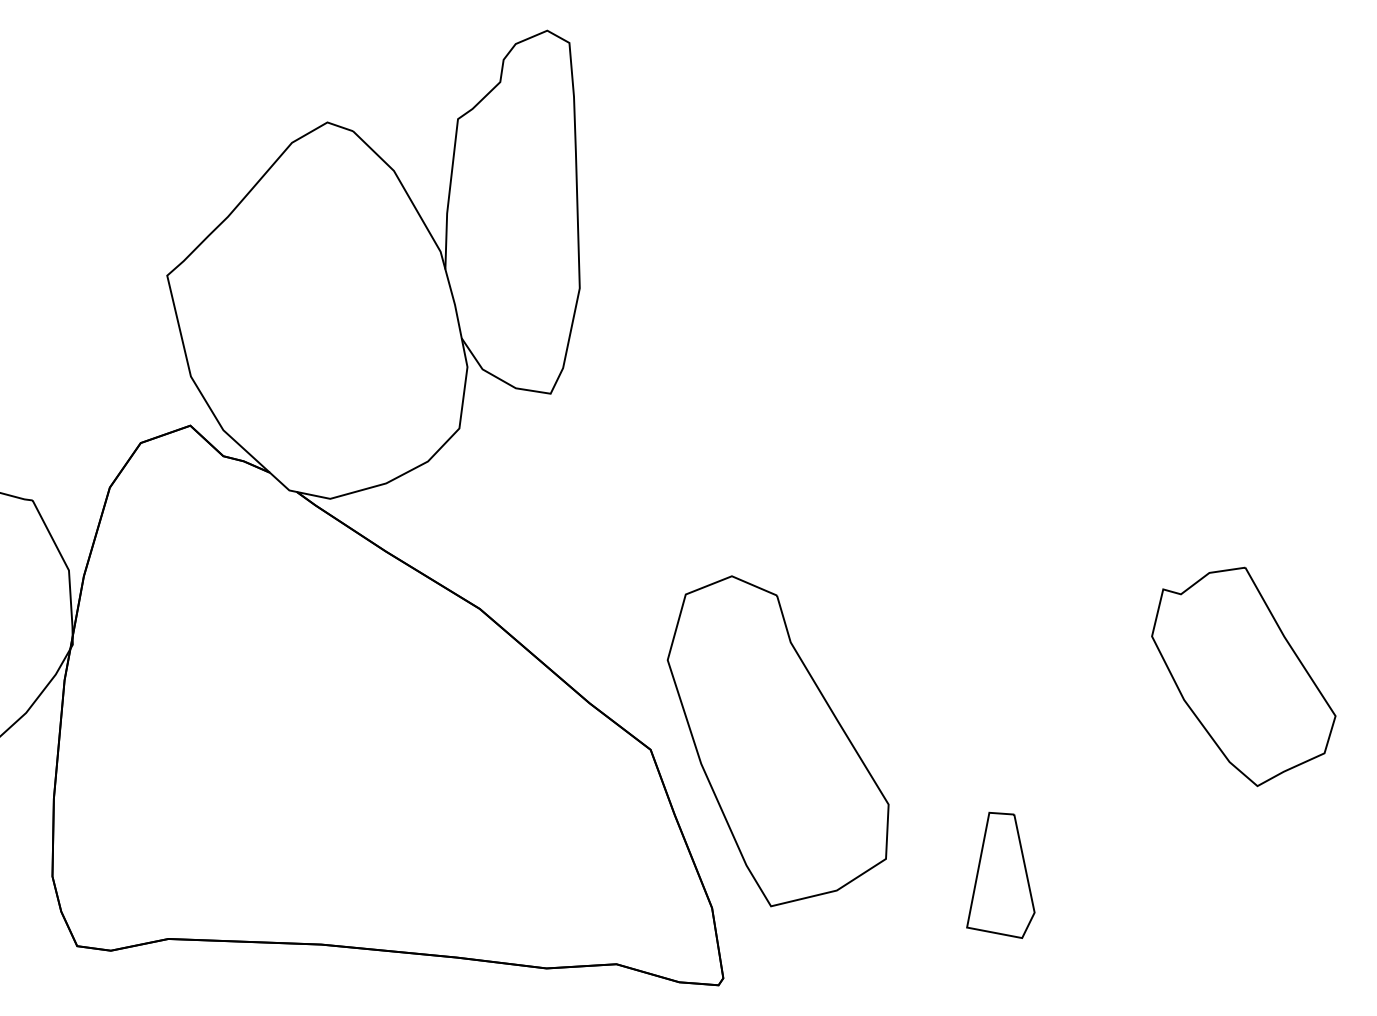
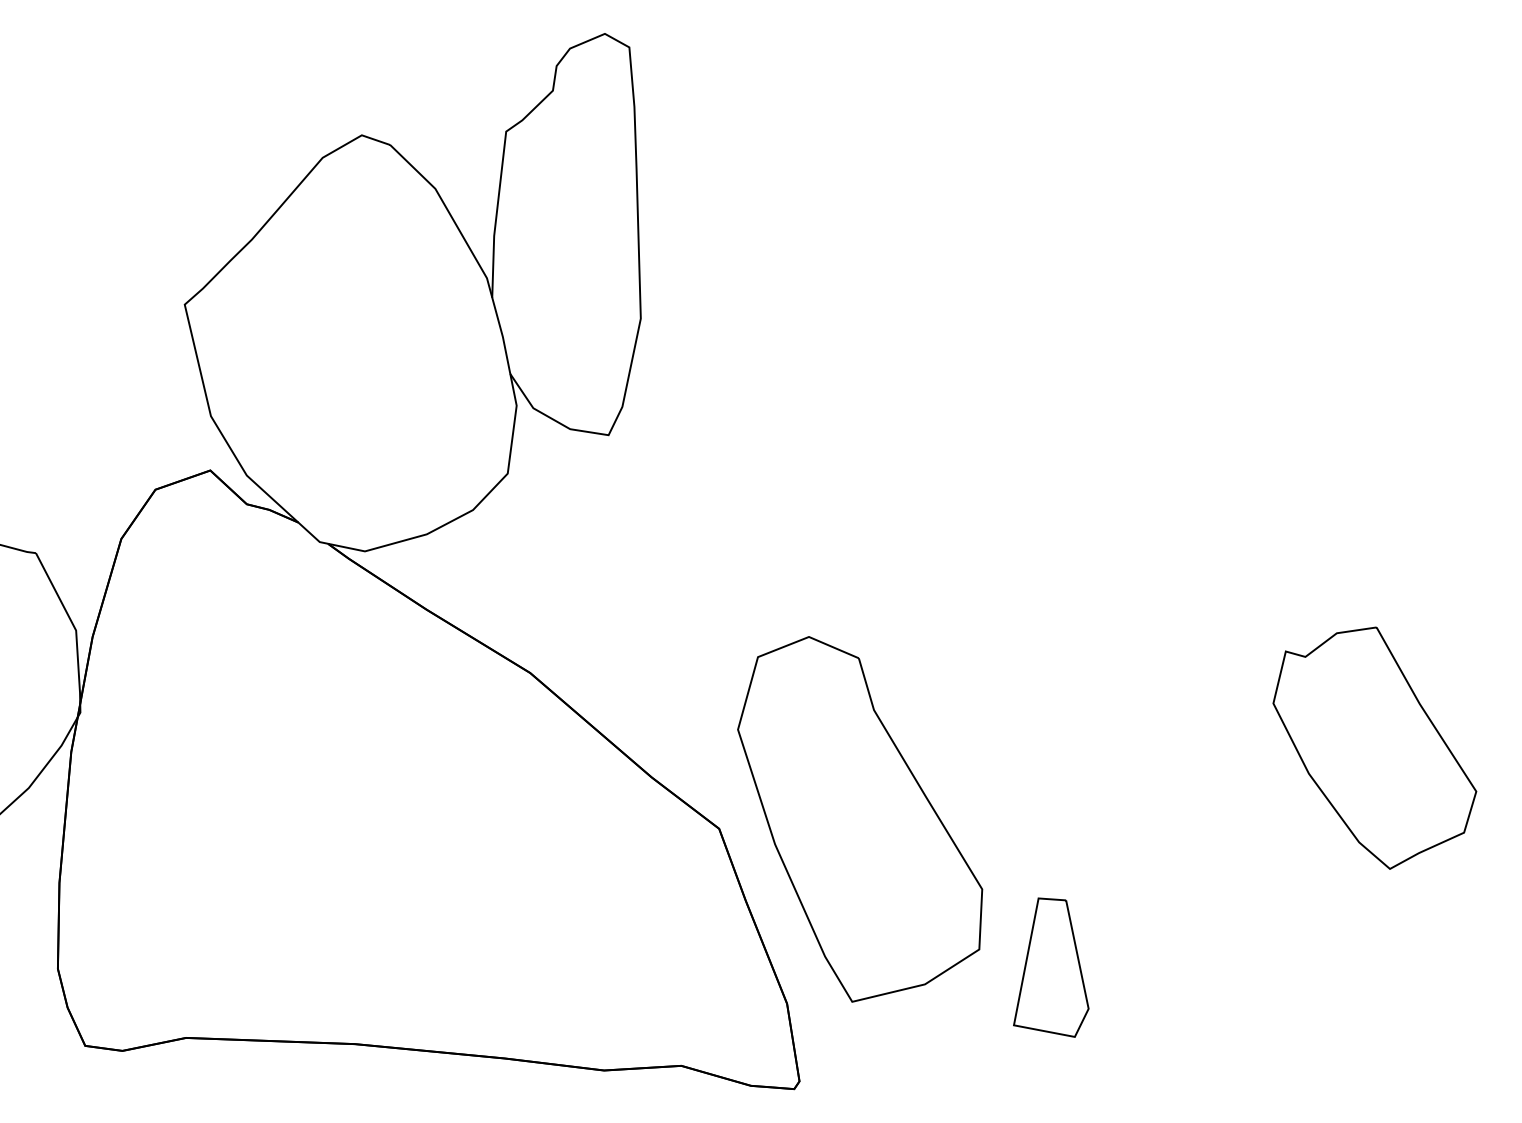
part: (1001, 875) -> (1051, 967), moved

